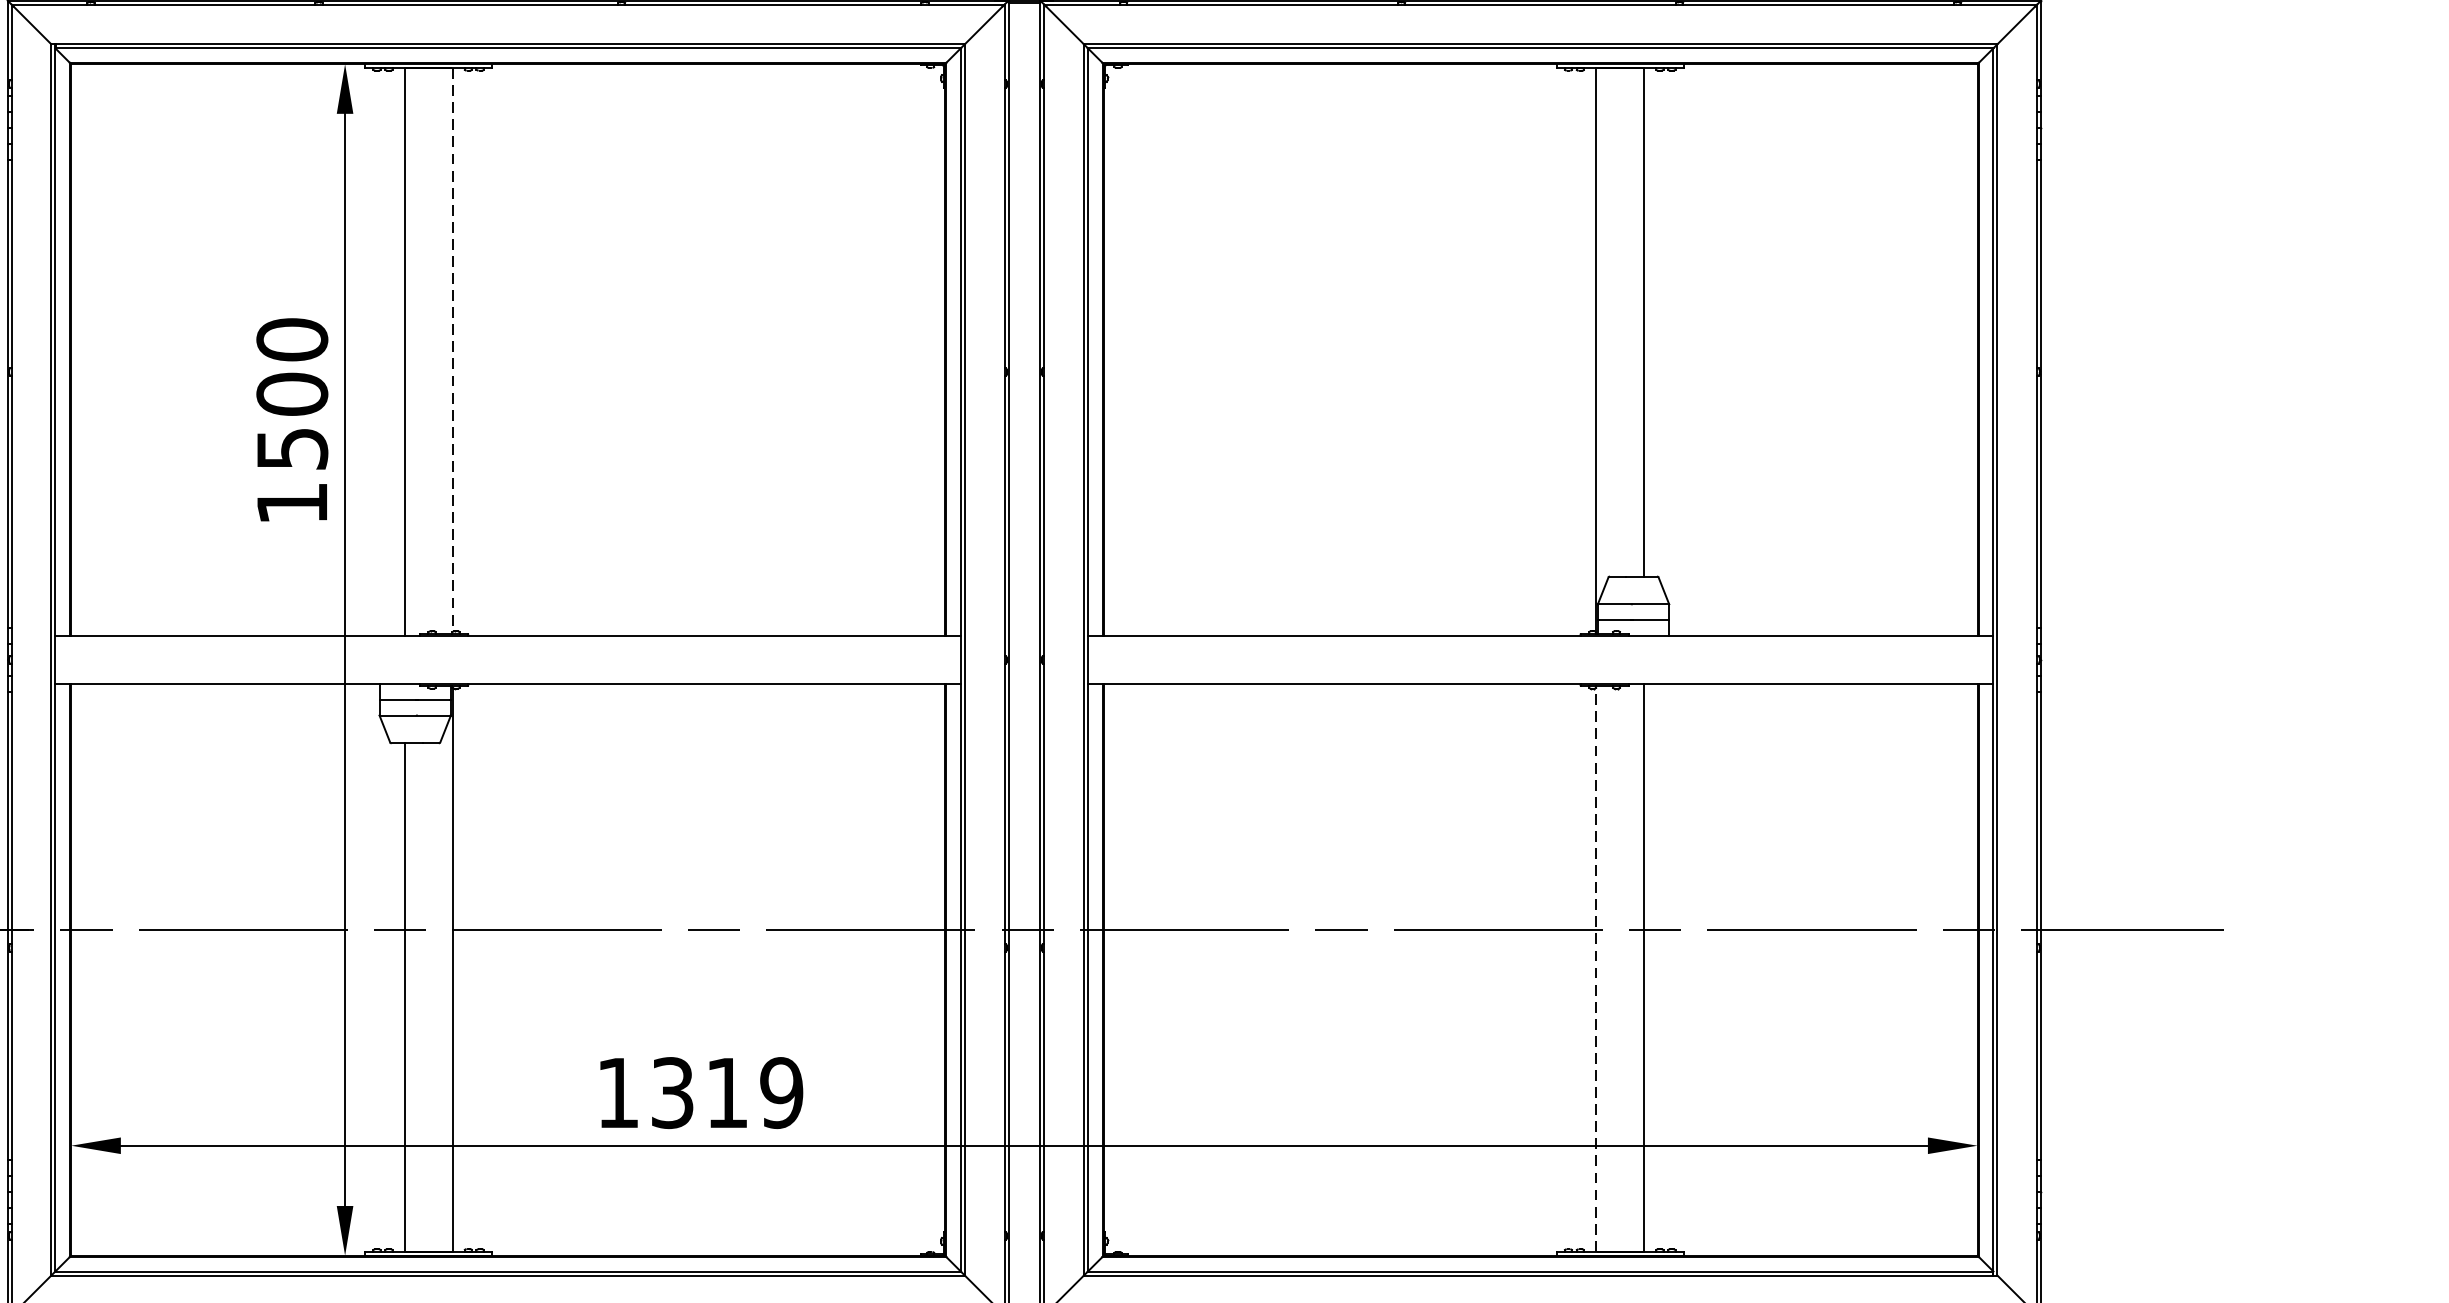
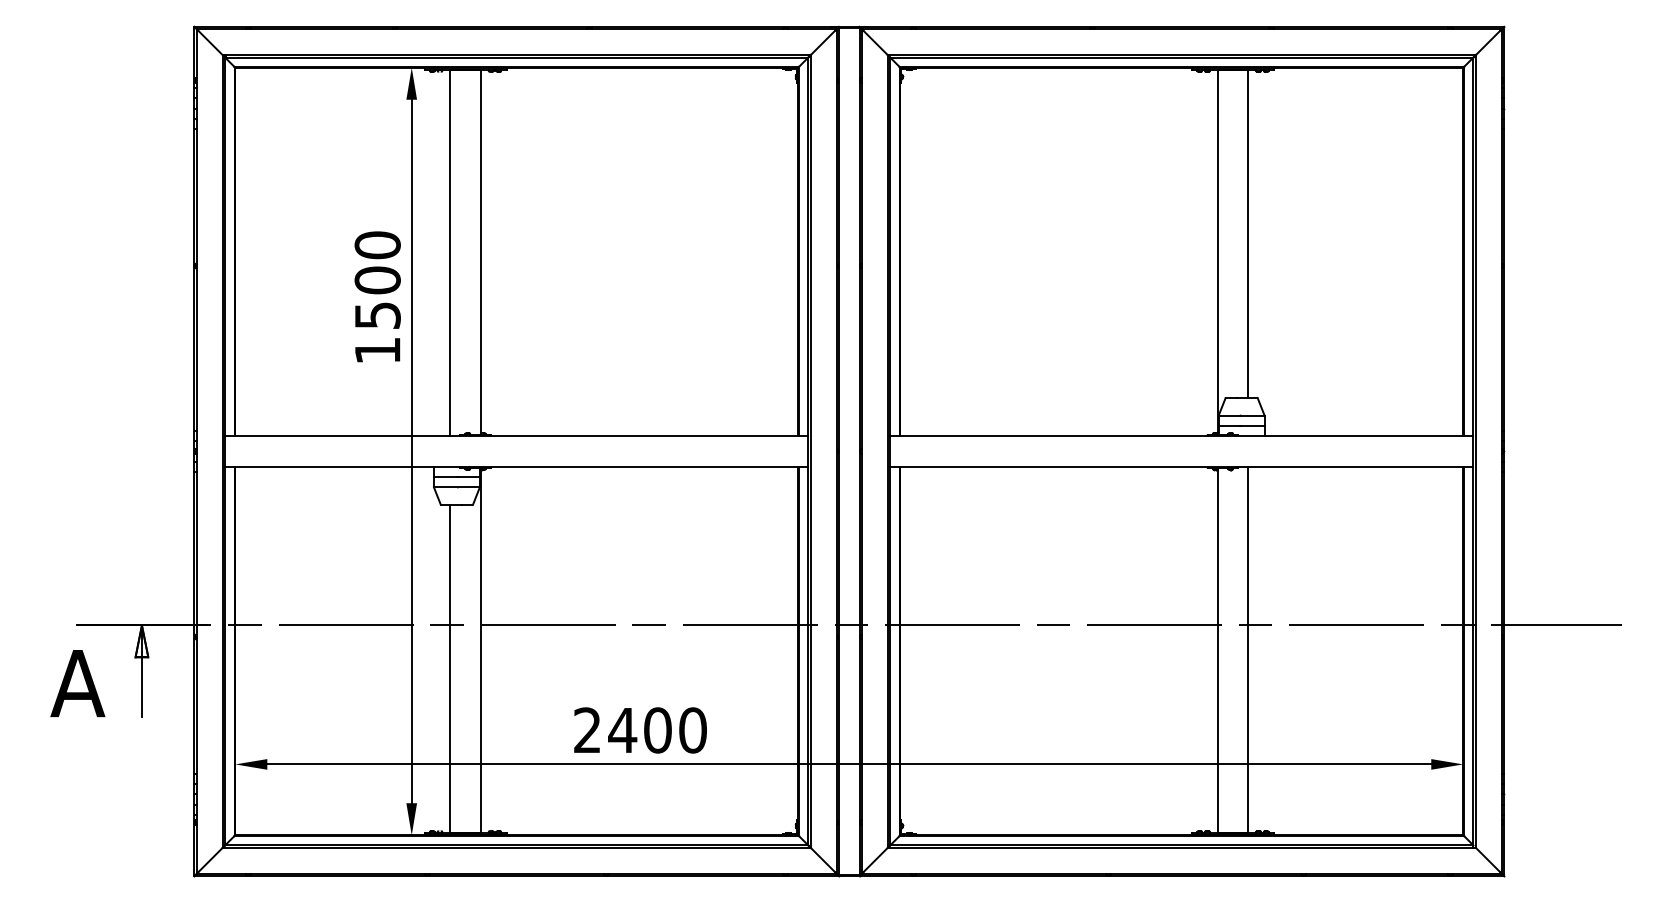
line: (451, 349) -> (480, 251), dashed -> solid
line: (1596, 970) -> (1217, 651), dashed -> solid
text: (700, 1093) -> (640, 730), 1319 -> 2400

